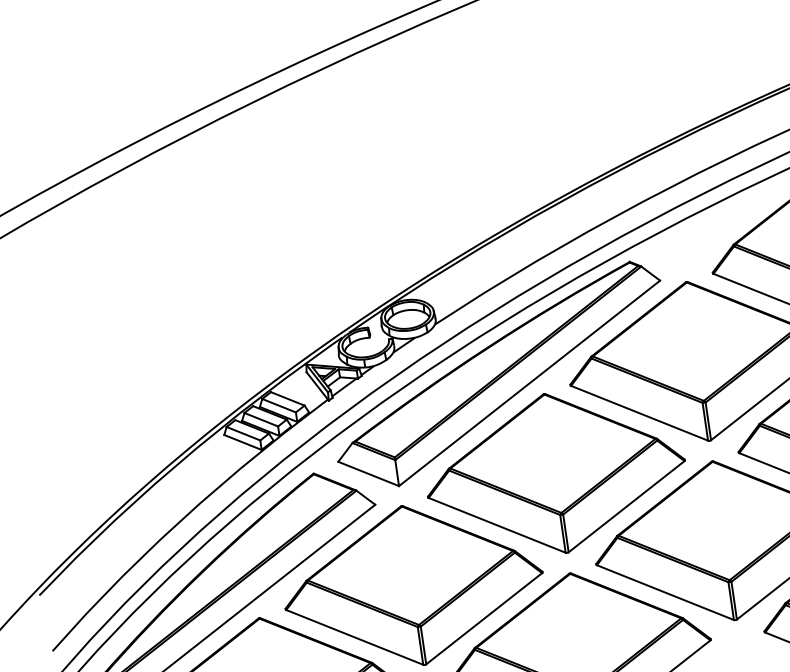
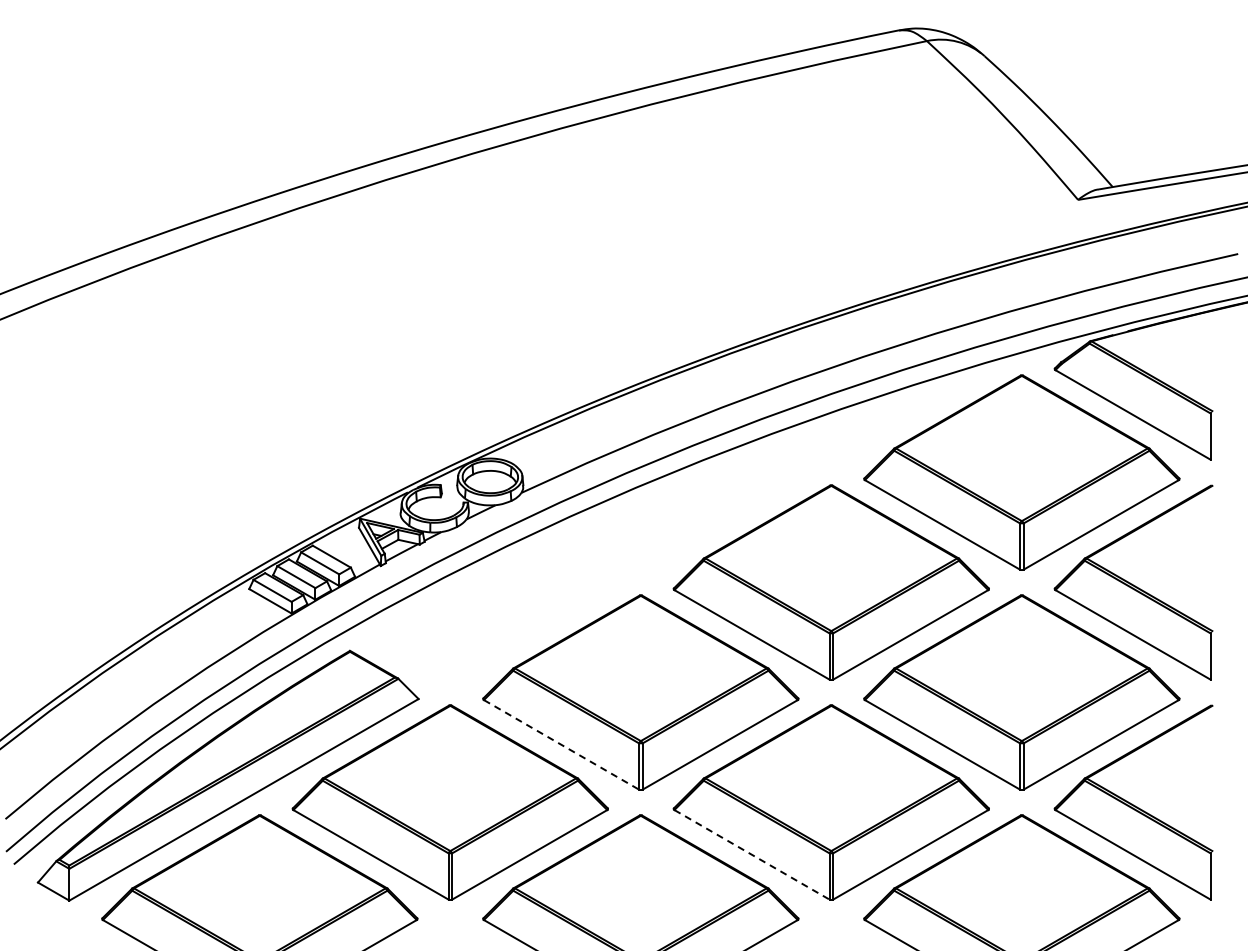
part: (499, 375) -> (590, 565), removed
line: (497, 525) -> (561, 744), solid -> dashed
line: (665, 592) -> (752, 854), solid -> dashed

